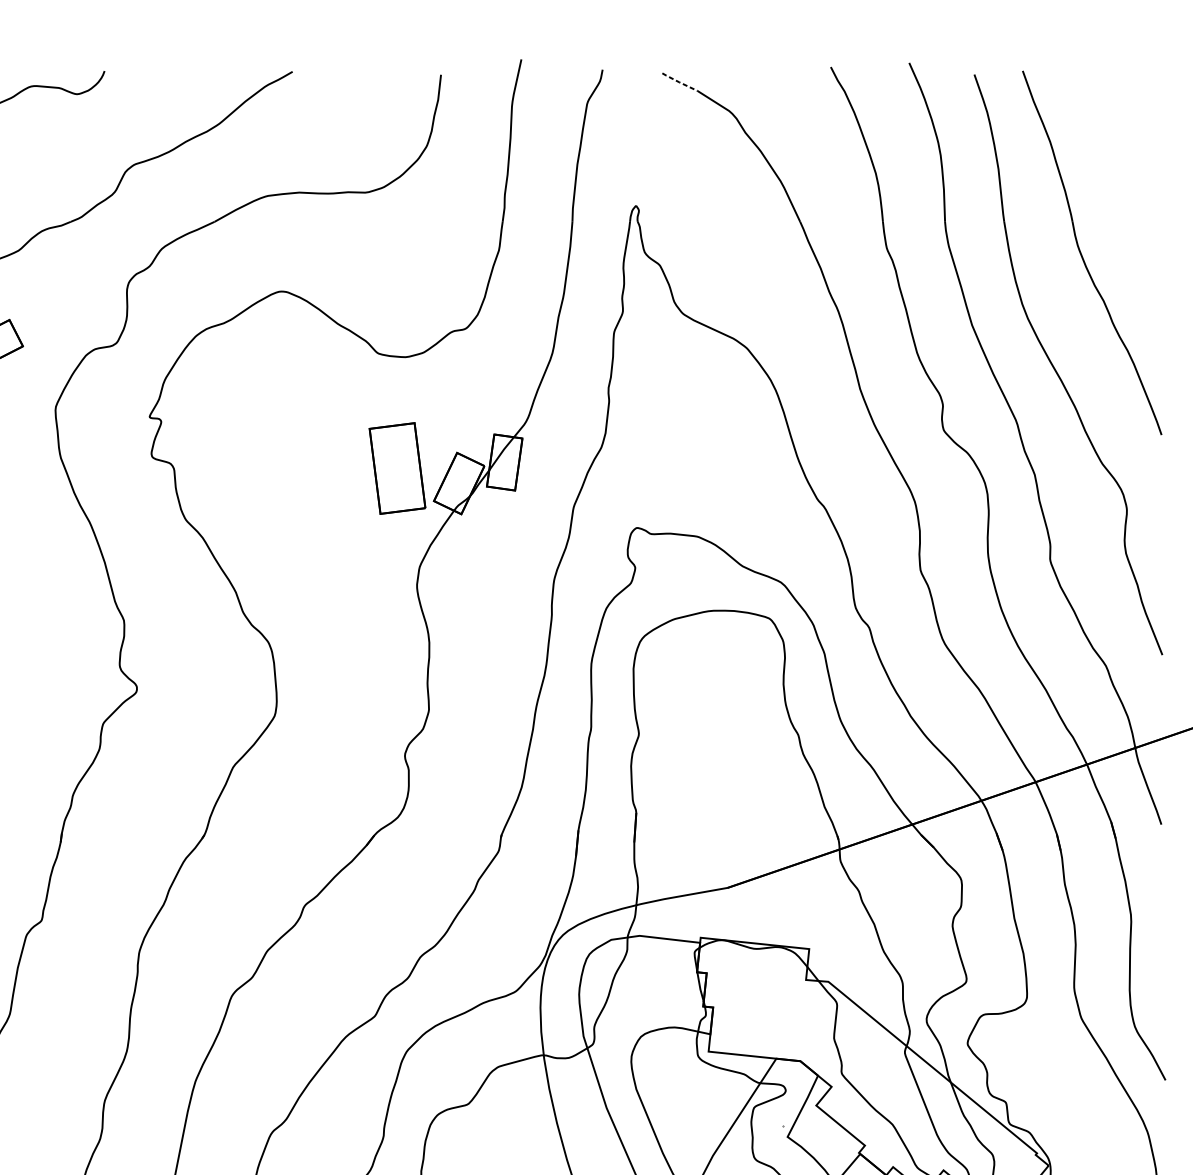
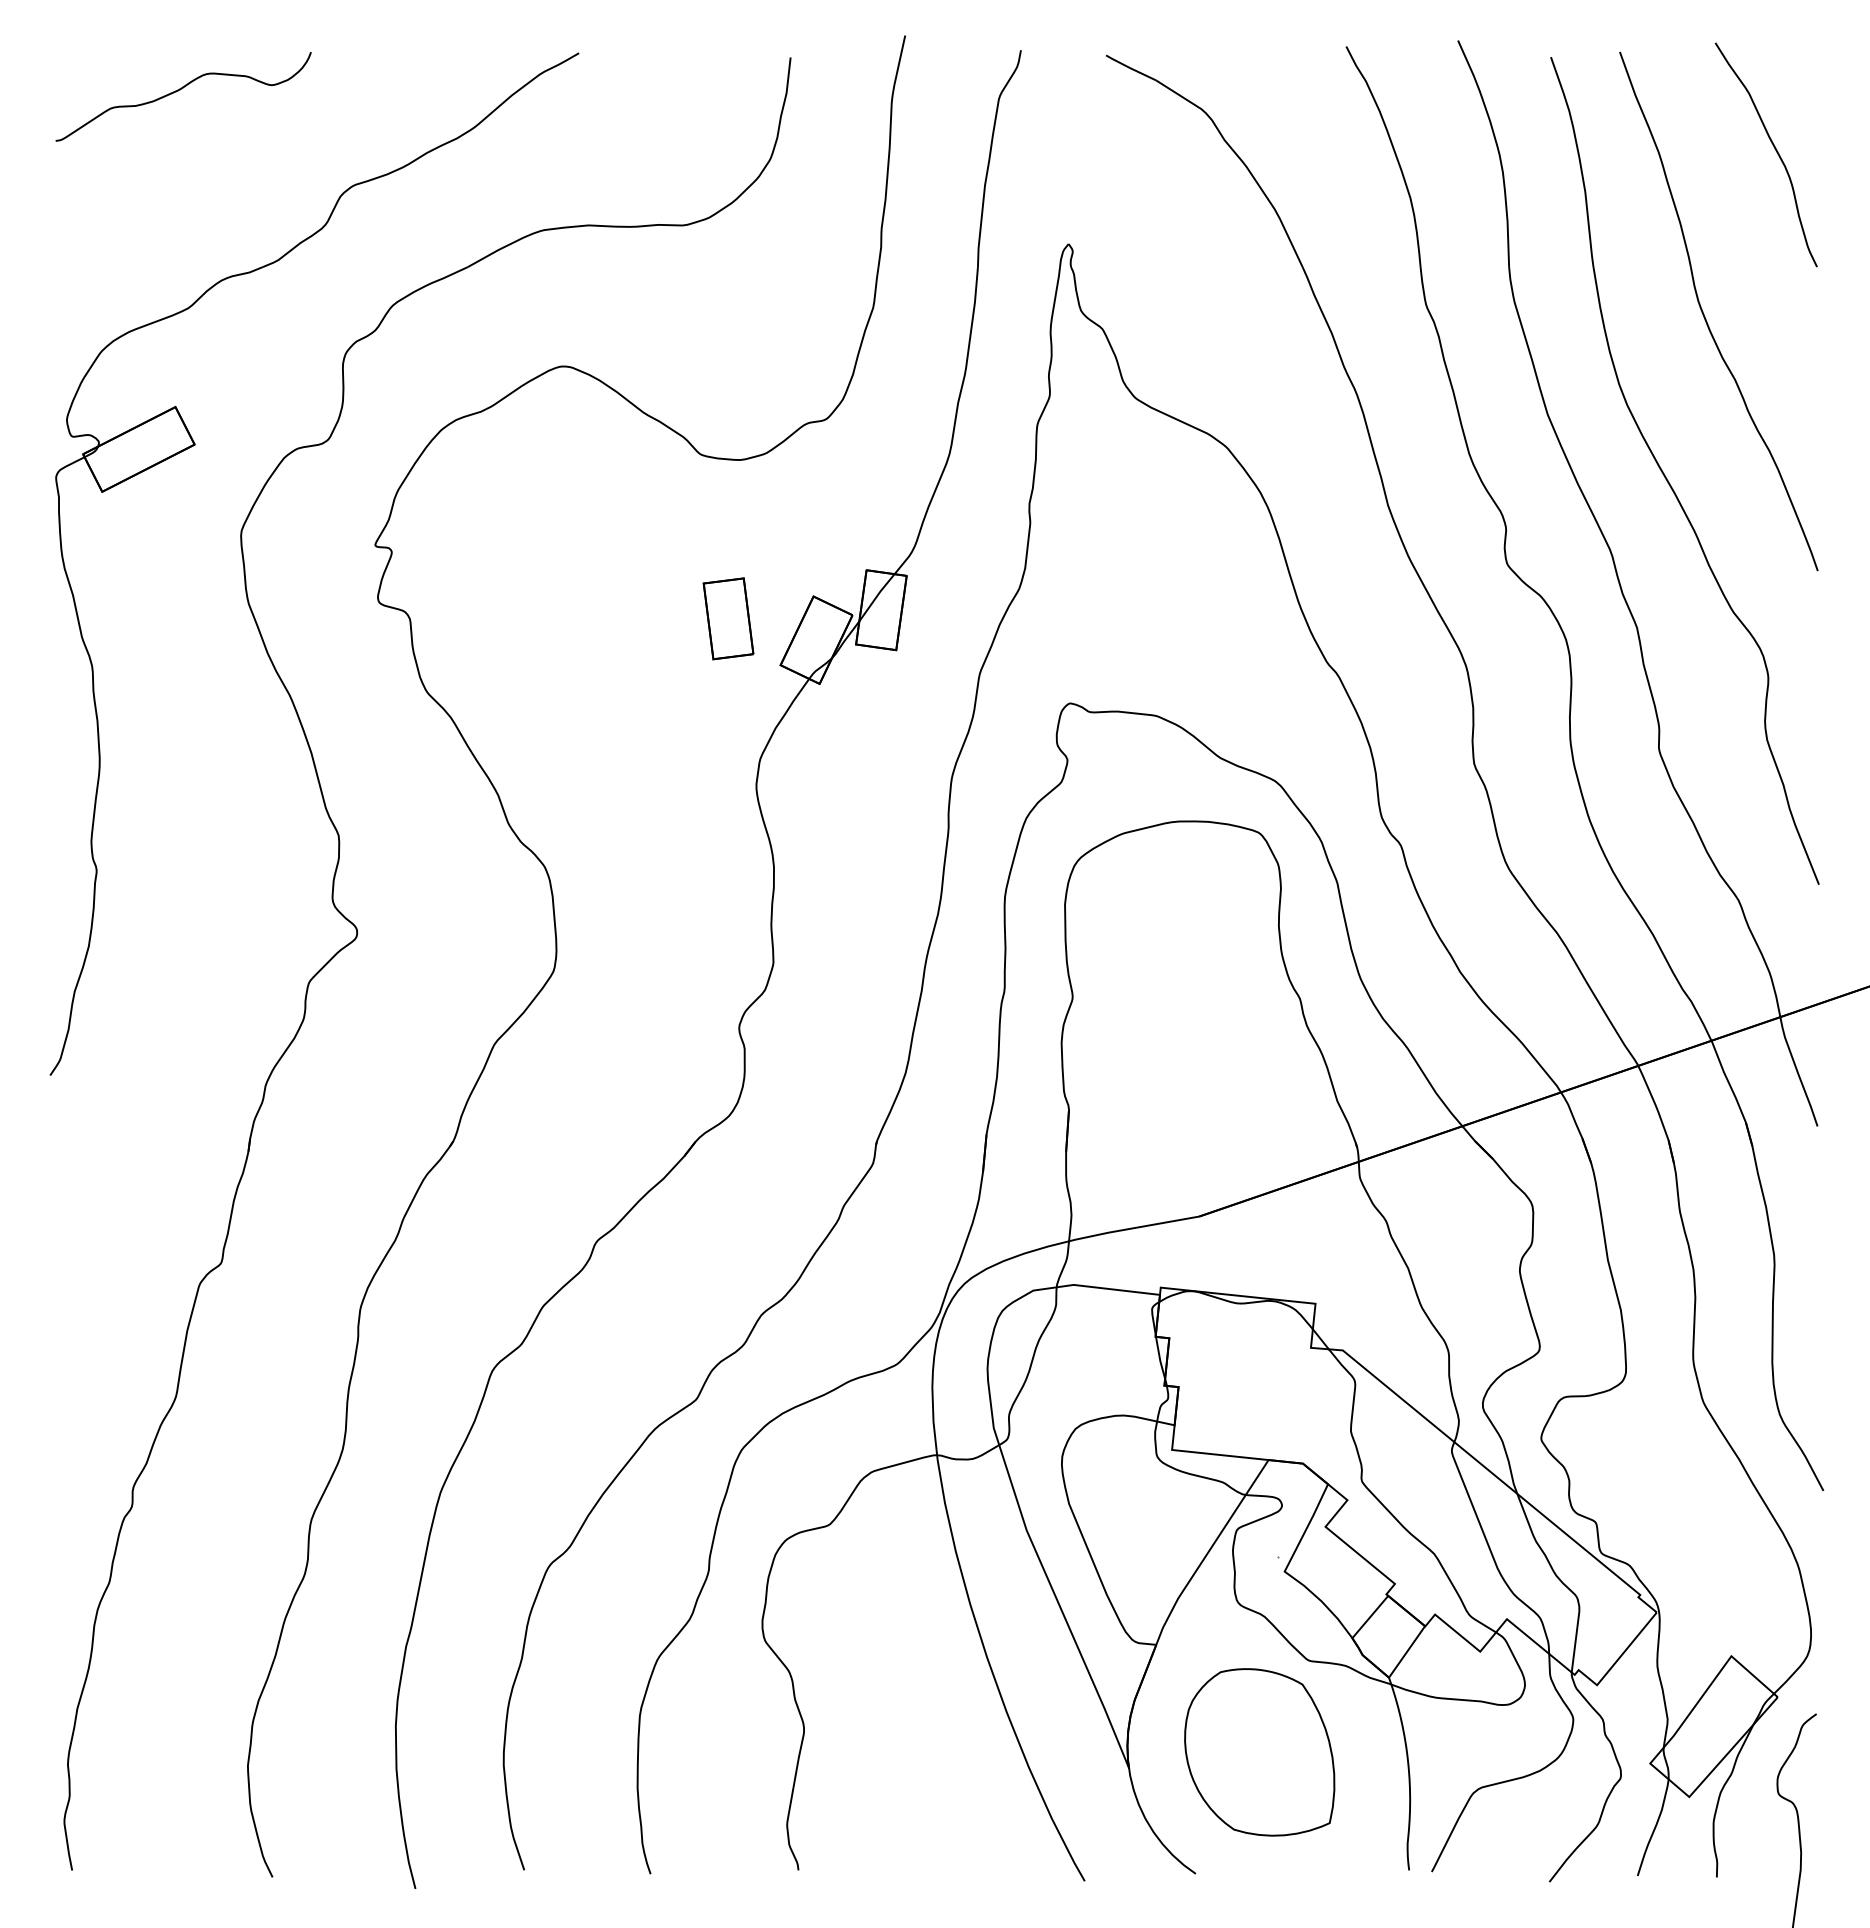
line: (679, 82) -> (1130, 68), dashed -> solid
curve: (1131, 139) -> (1774, 149), added
part: (397, 468) -> (728, 618), size x0.62

